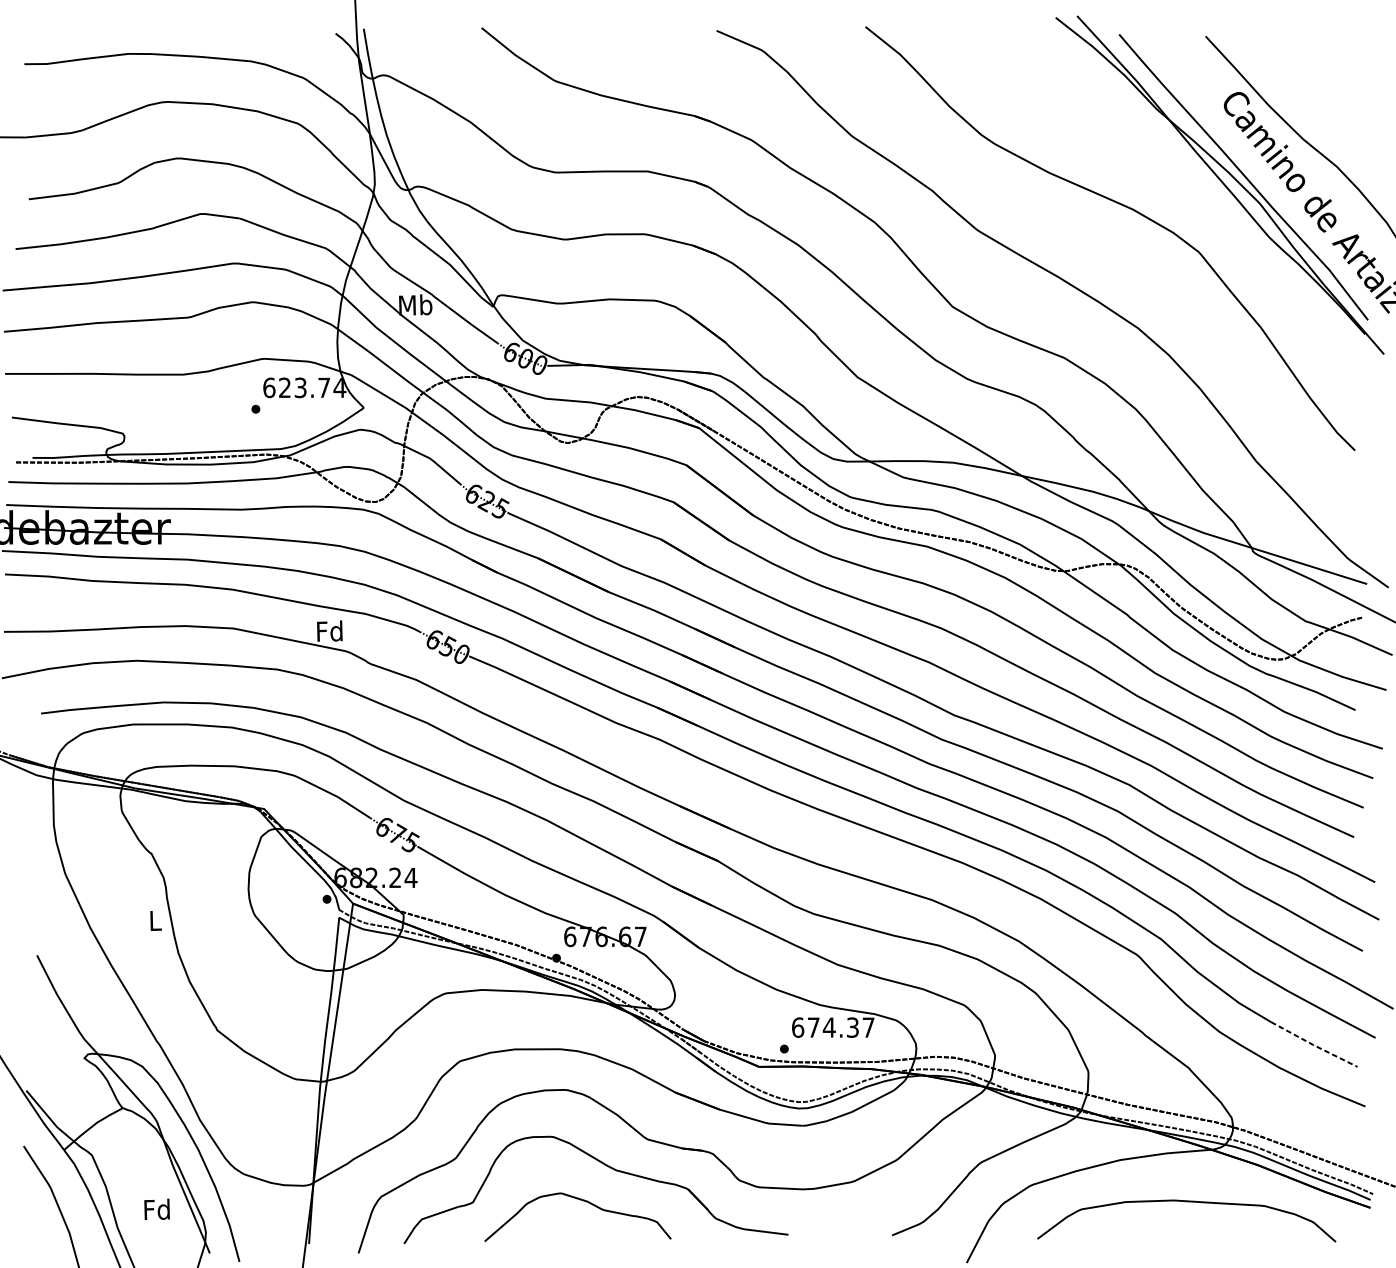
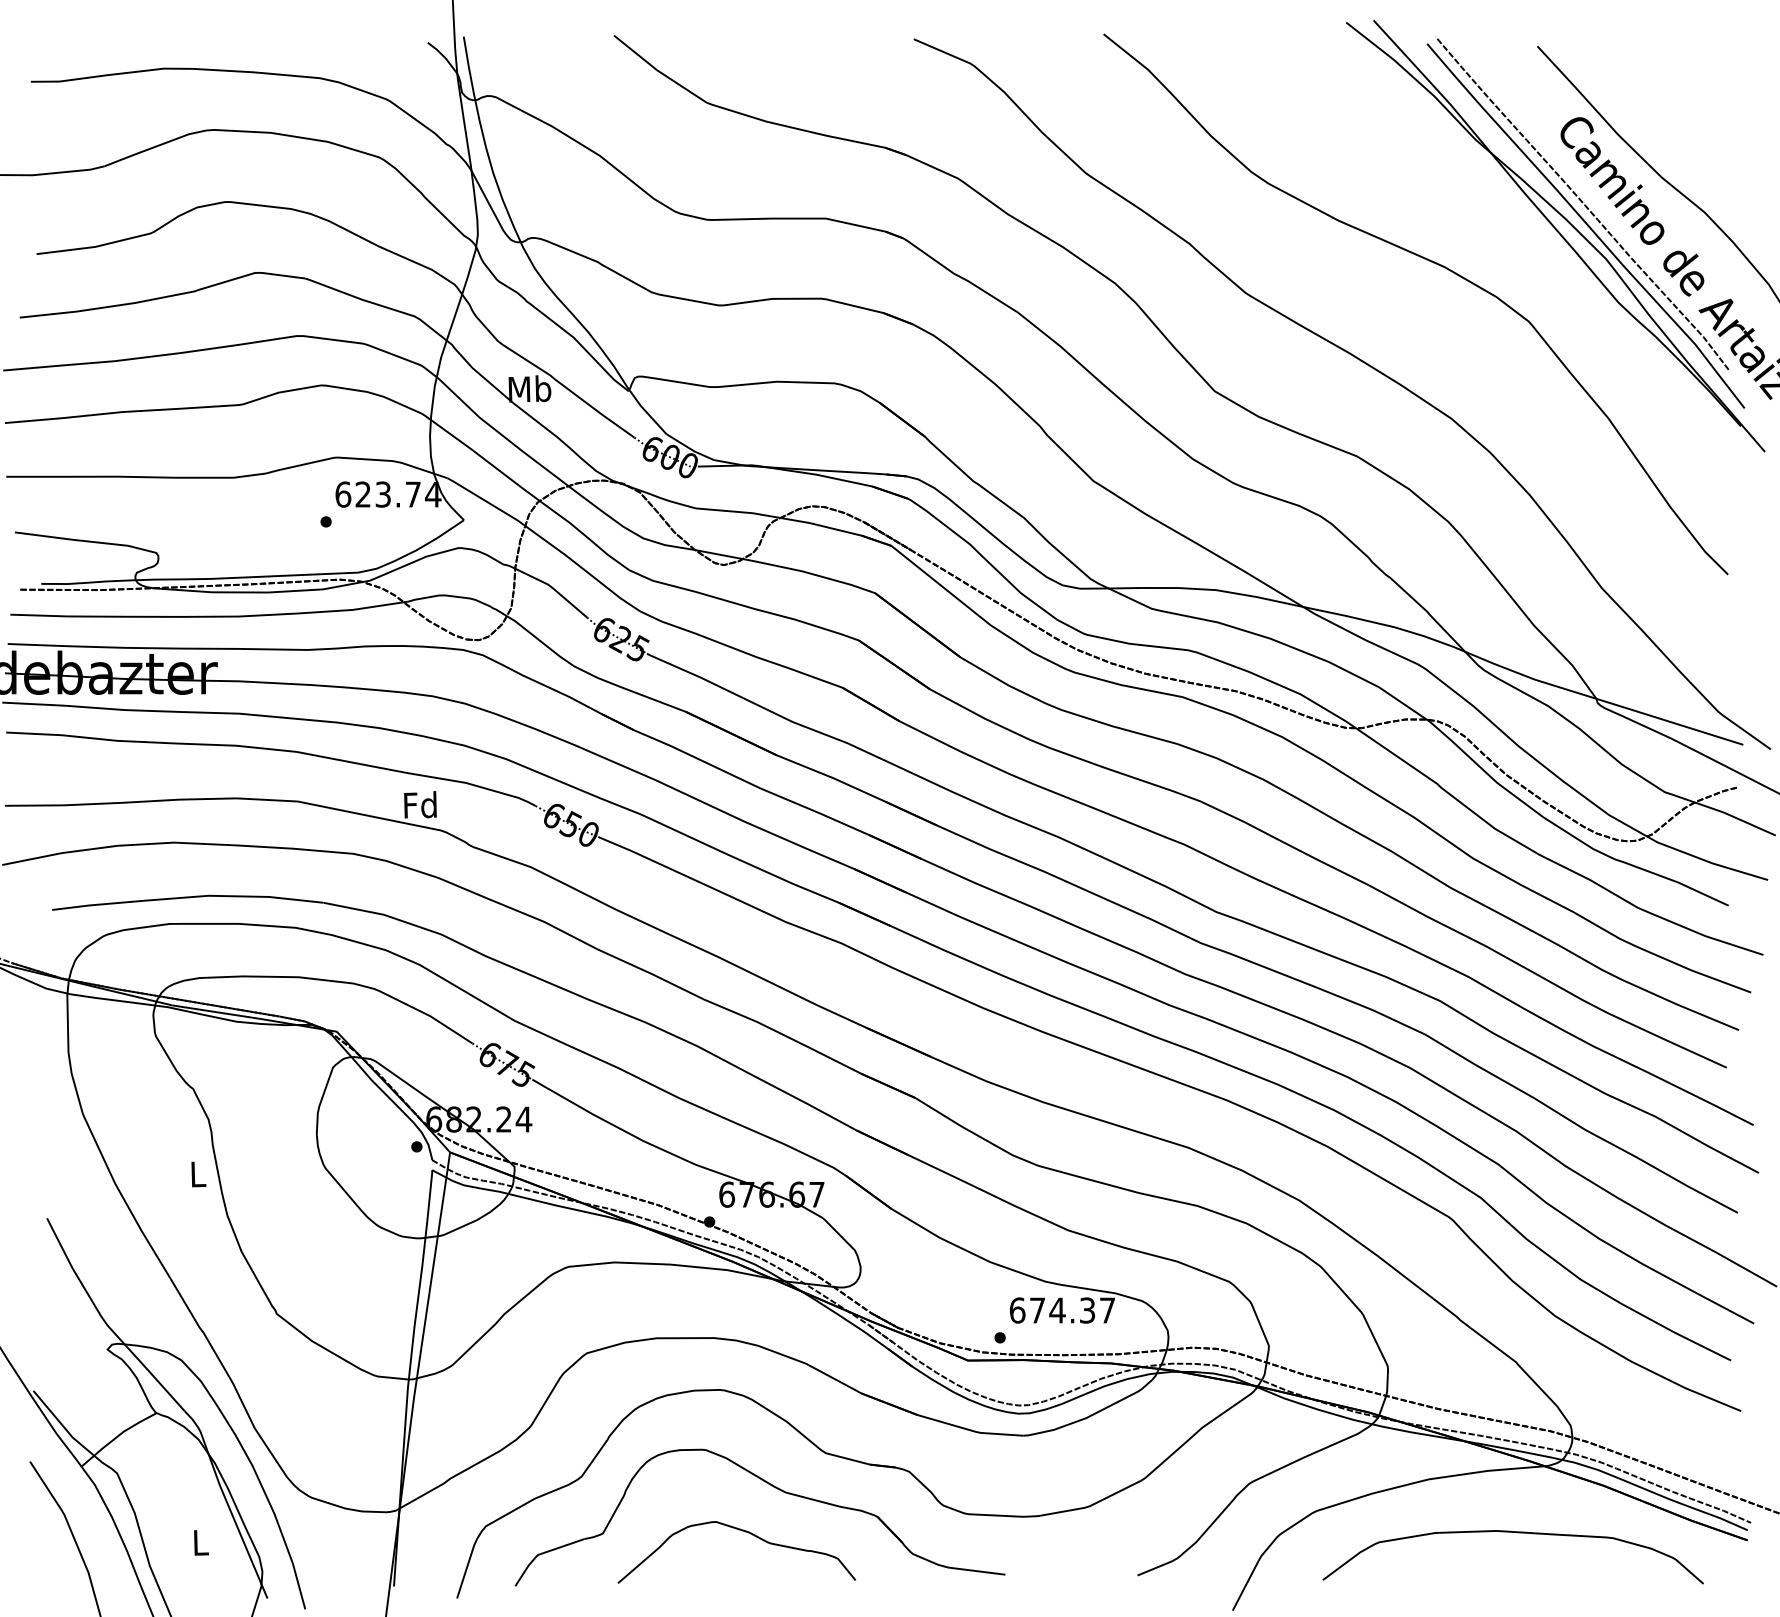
curve: (1240, 158) -> (1582, 202), added
line: (1313, 1045) -> (1675, 1333), dashed -> solid
text: (156, 1208) -> (199, 1541), Fd -> L

